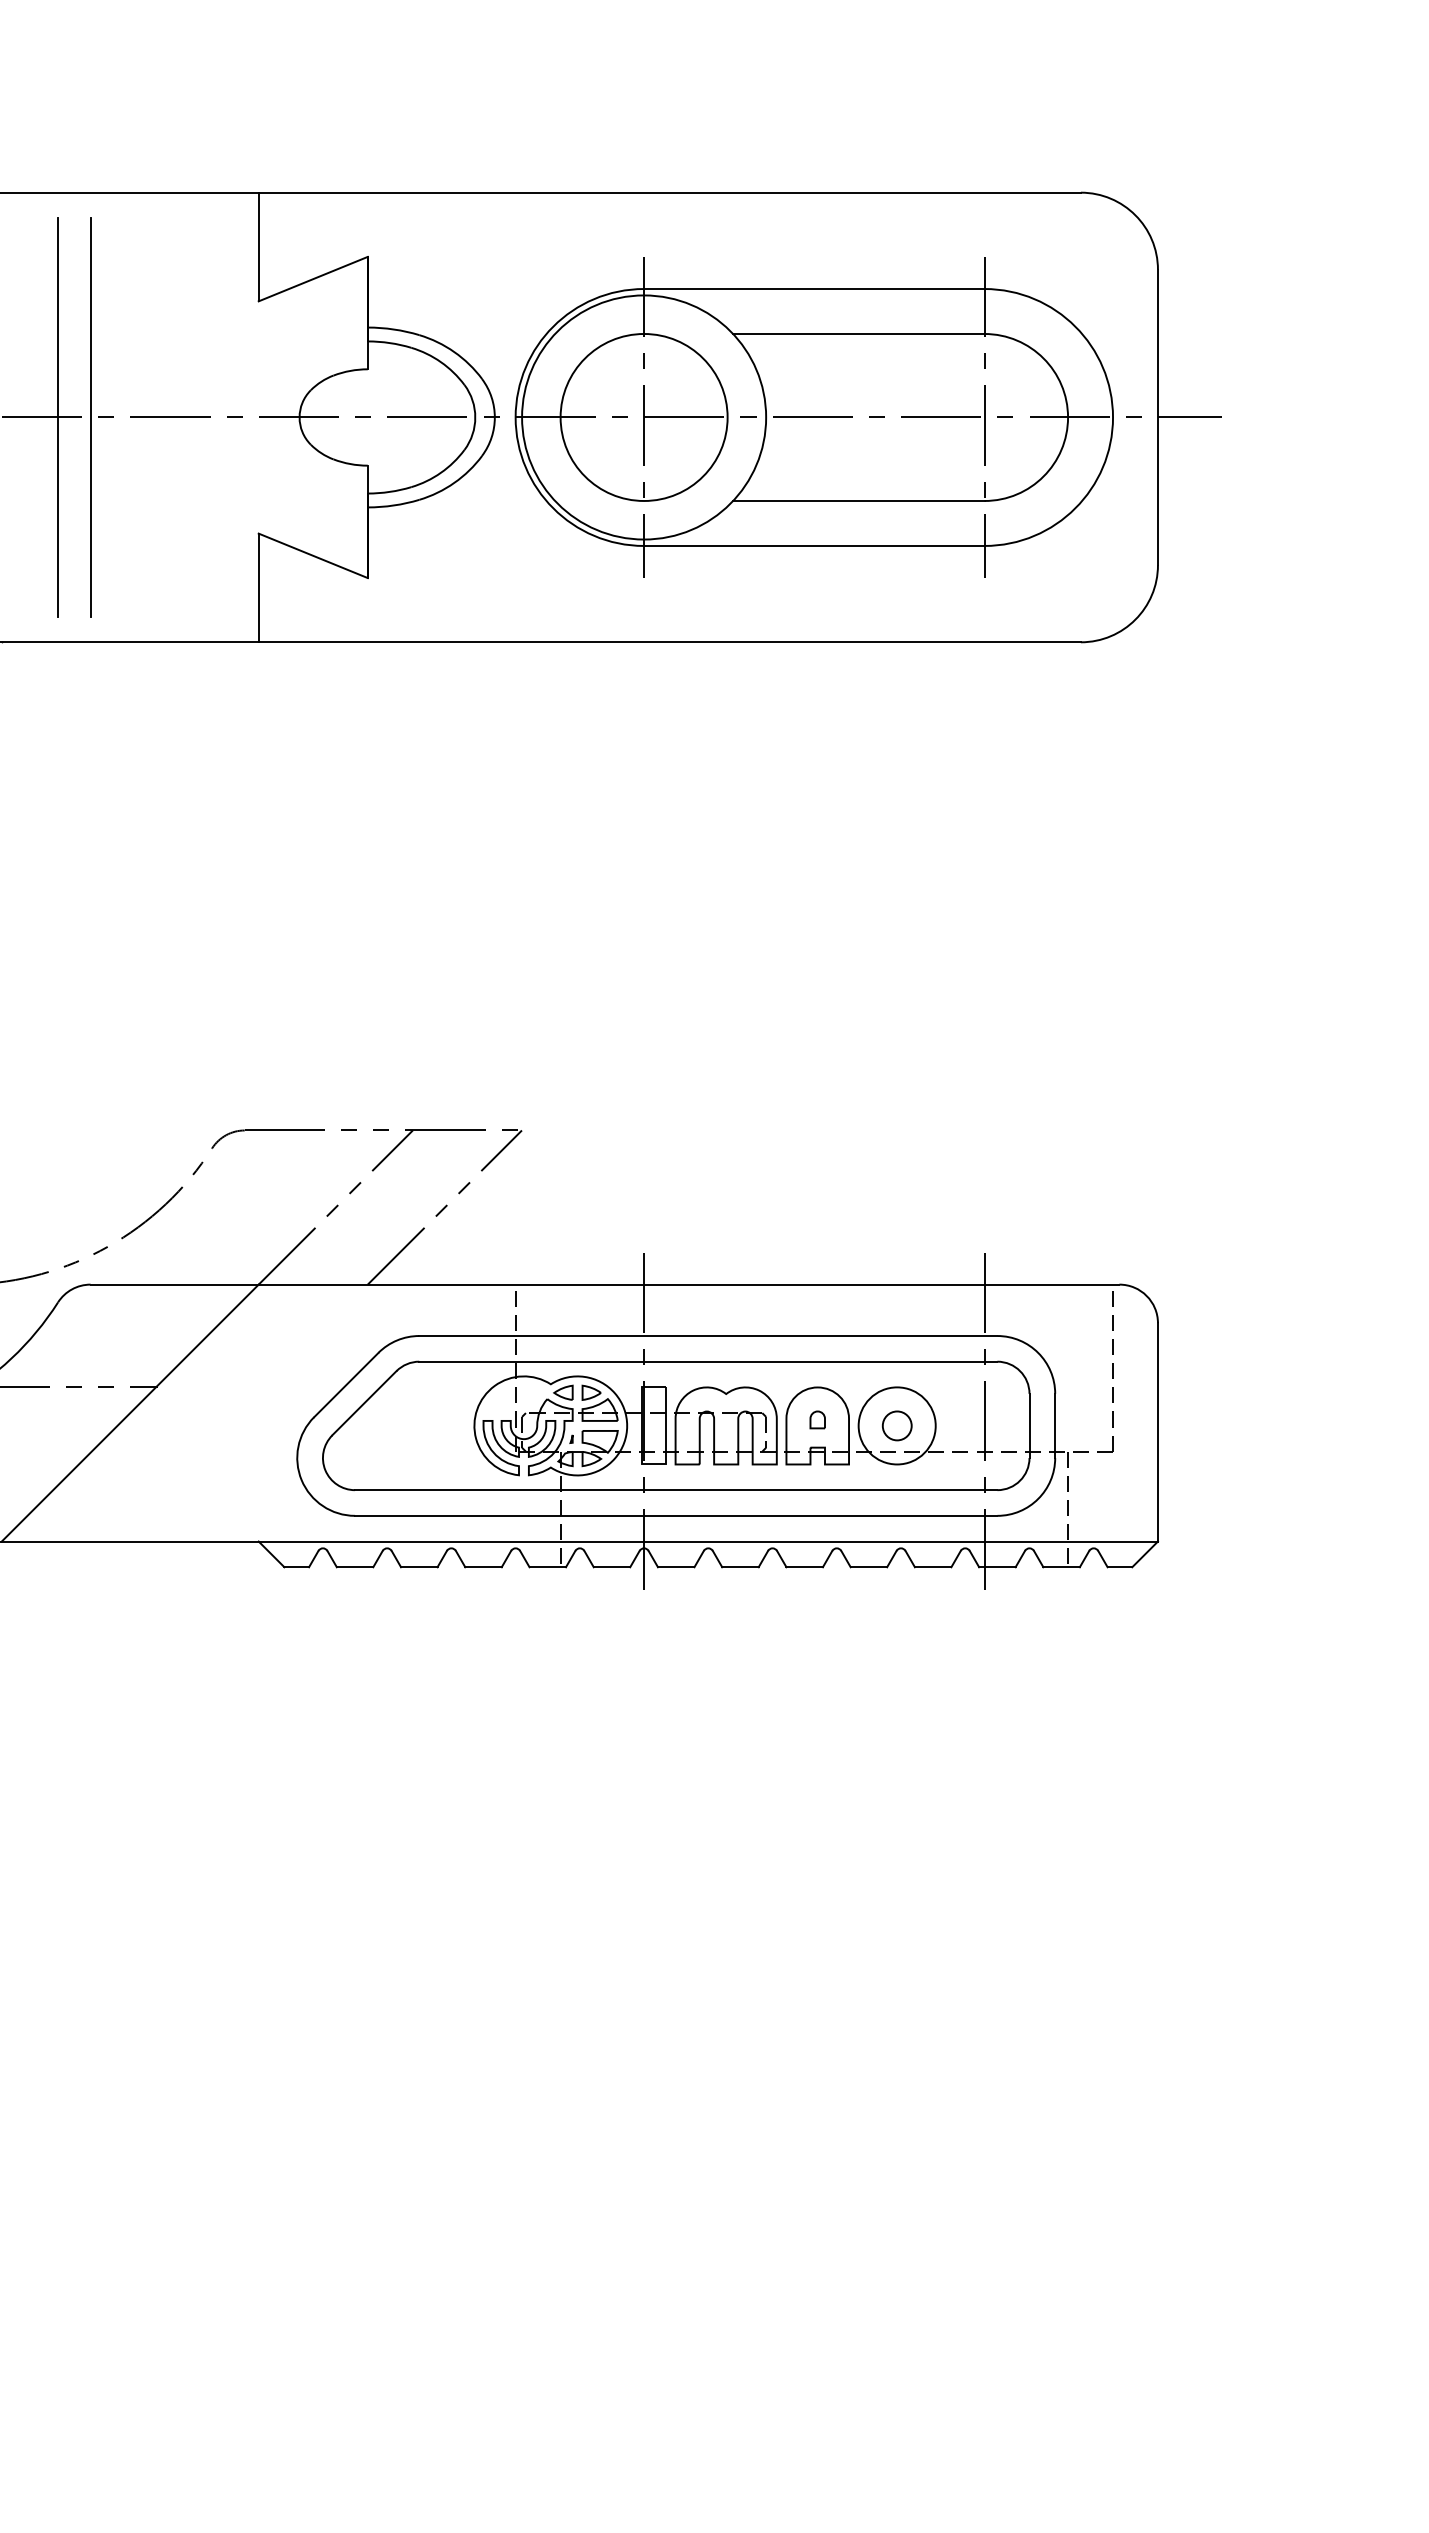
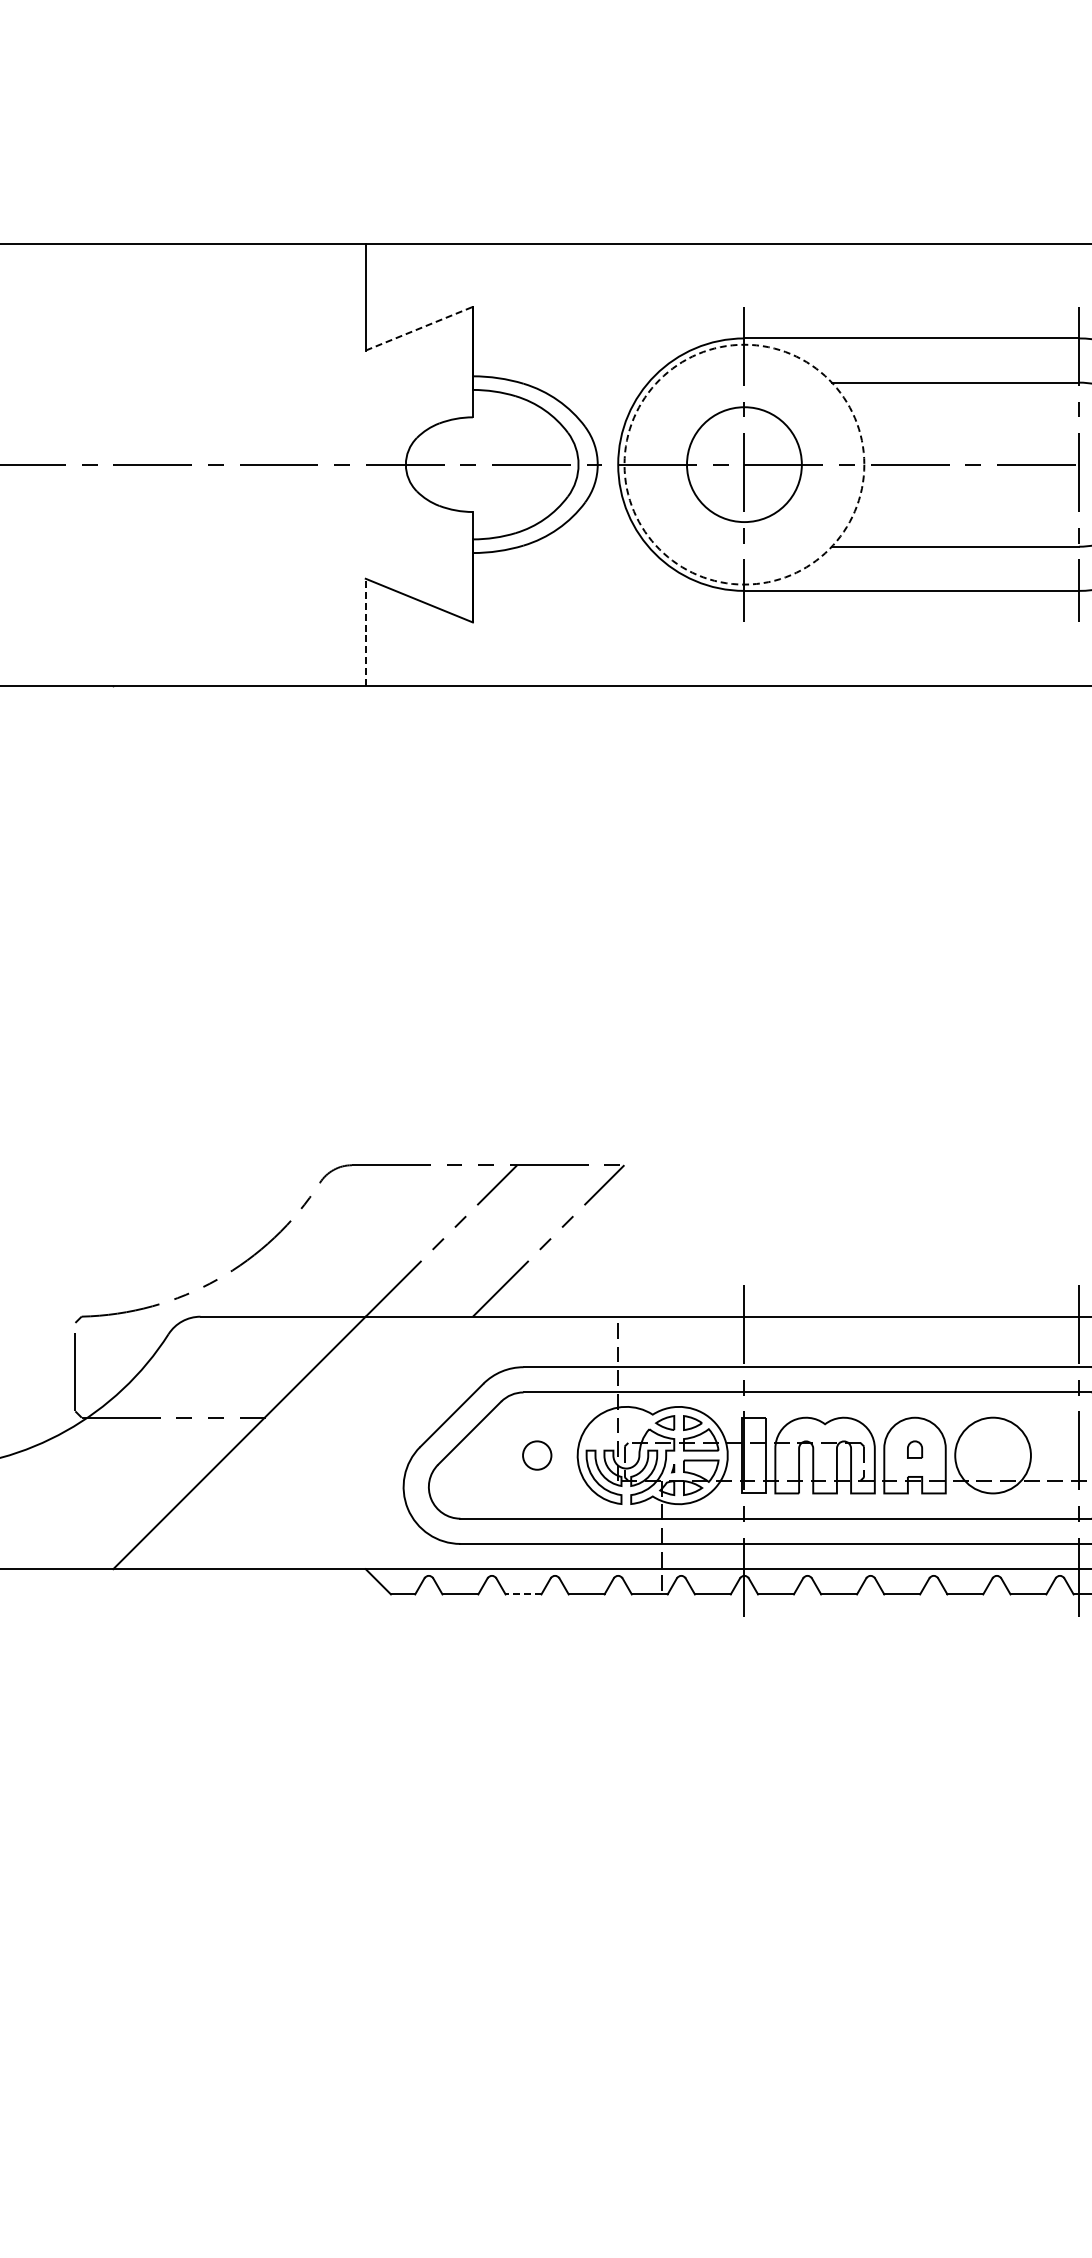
line: (313, 279) -> (419, 329), solid -> dashed
line: (58, 417) -> (169, 464), removed
line: (90, 417) -> (200, 464), removed
circle: (643, 417) -> (743, 464), size x0.7
circle: (644, 417) -> (744, 464), solid -> dashed
line: (258, 587) -> (365, 631), solid -> dashed
part: (896, 1425) -> (536, 1455), moved
line: (418, 1567) -> (522, 1594), solid -> dashed

